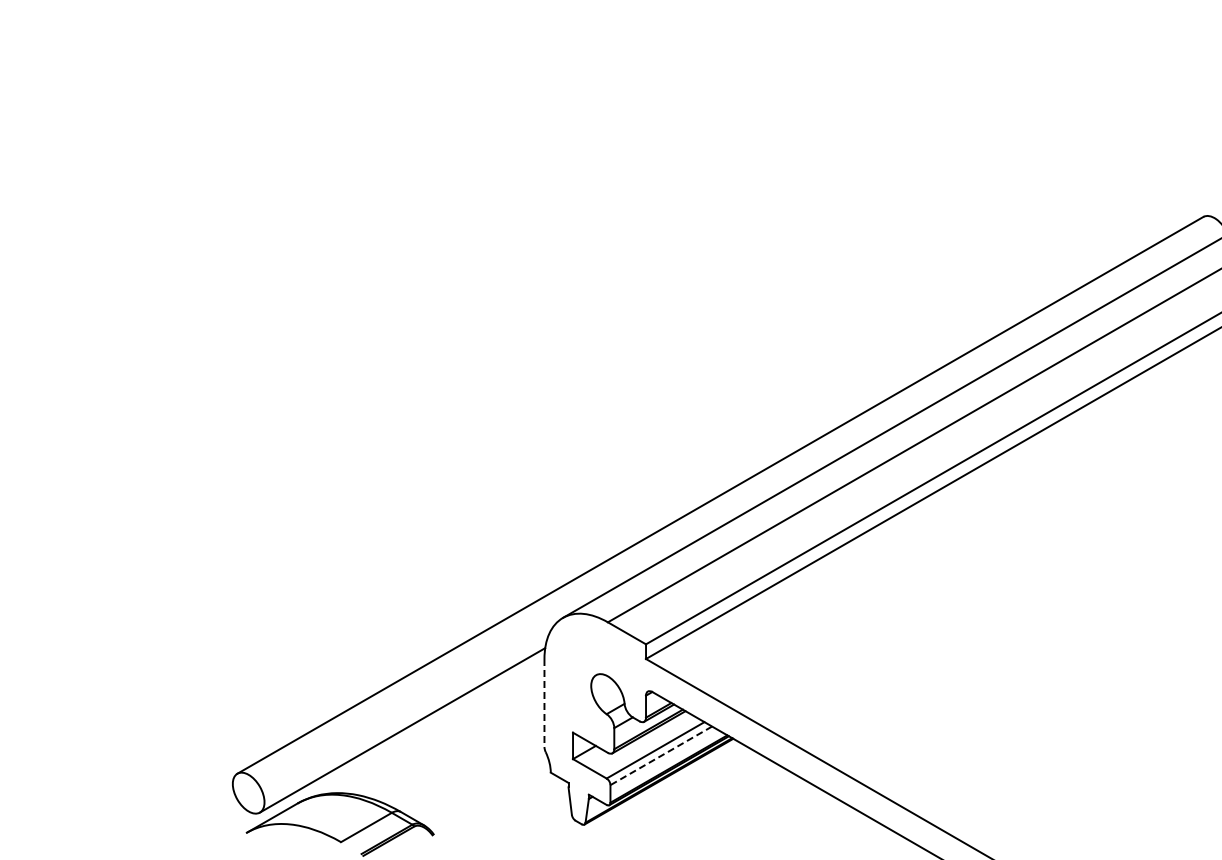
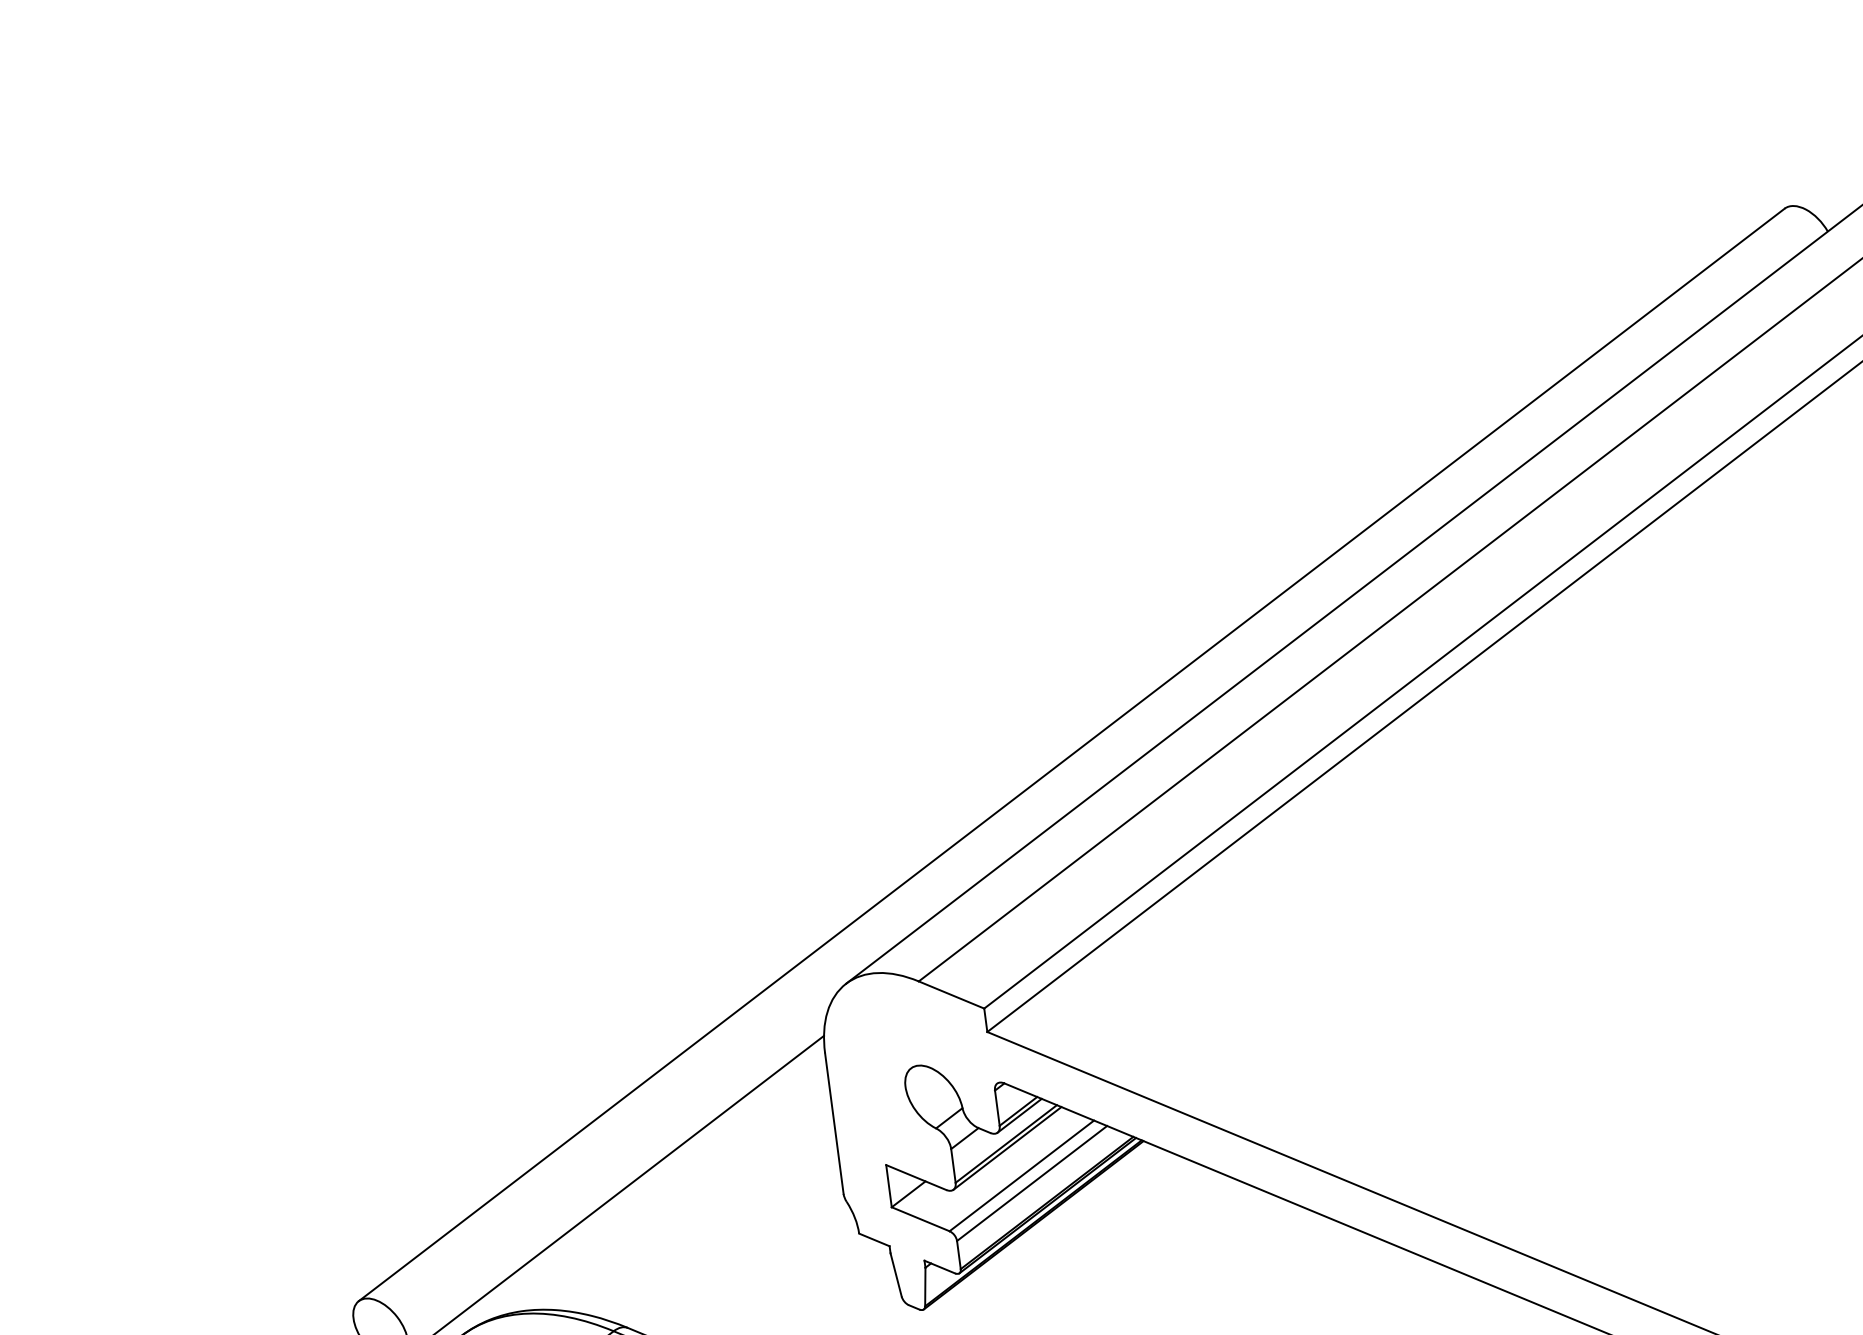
line: (544, 703) -> (834, 1124), dashed -> solid
line: (661, 755) -> (1032, 1182), dashed -> solid

